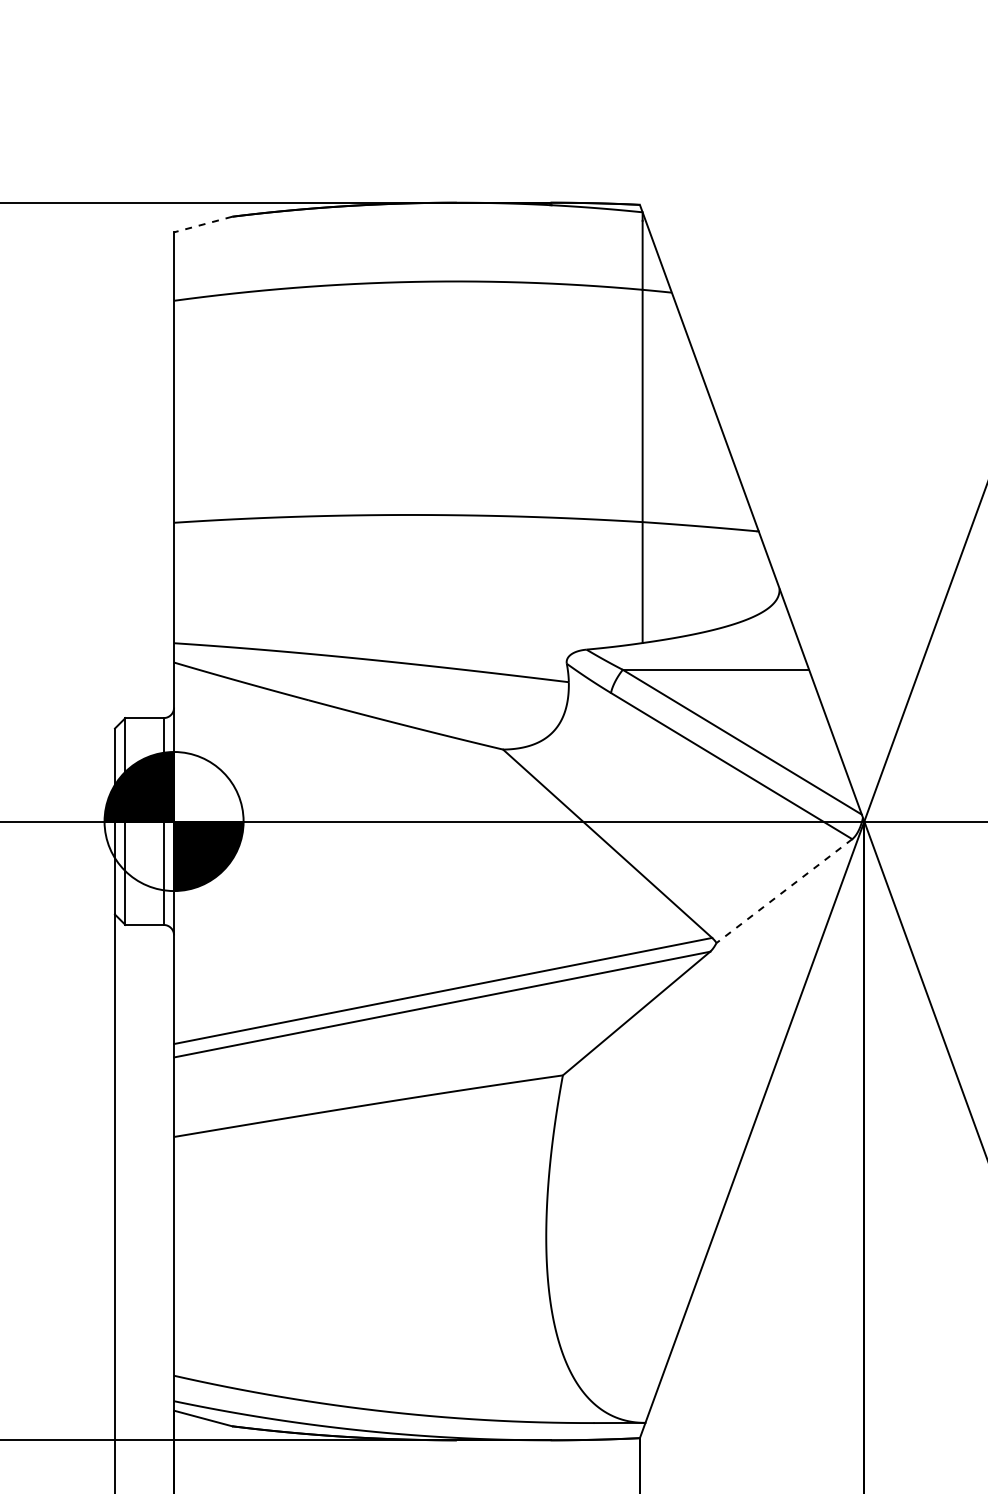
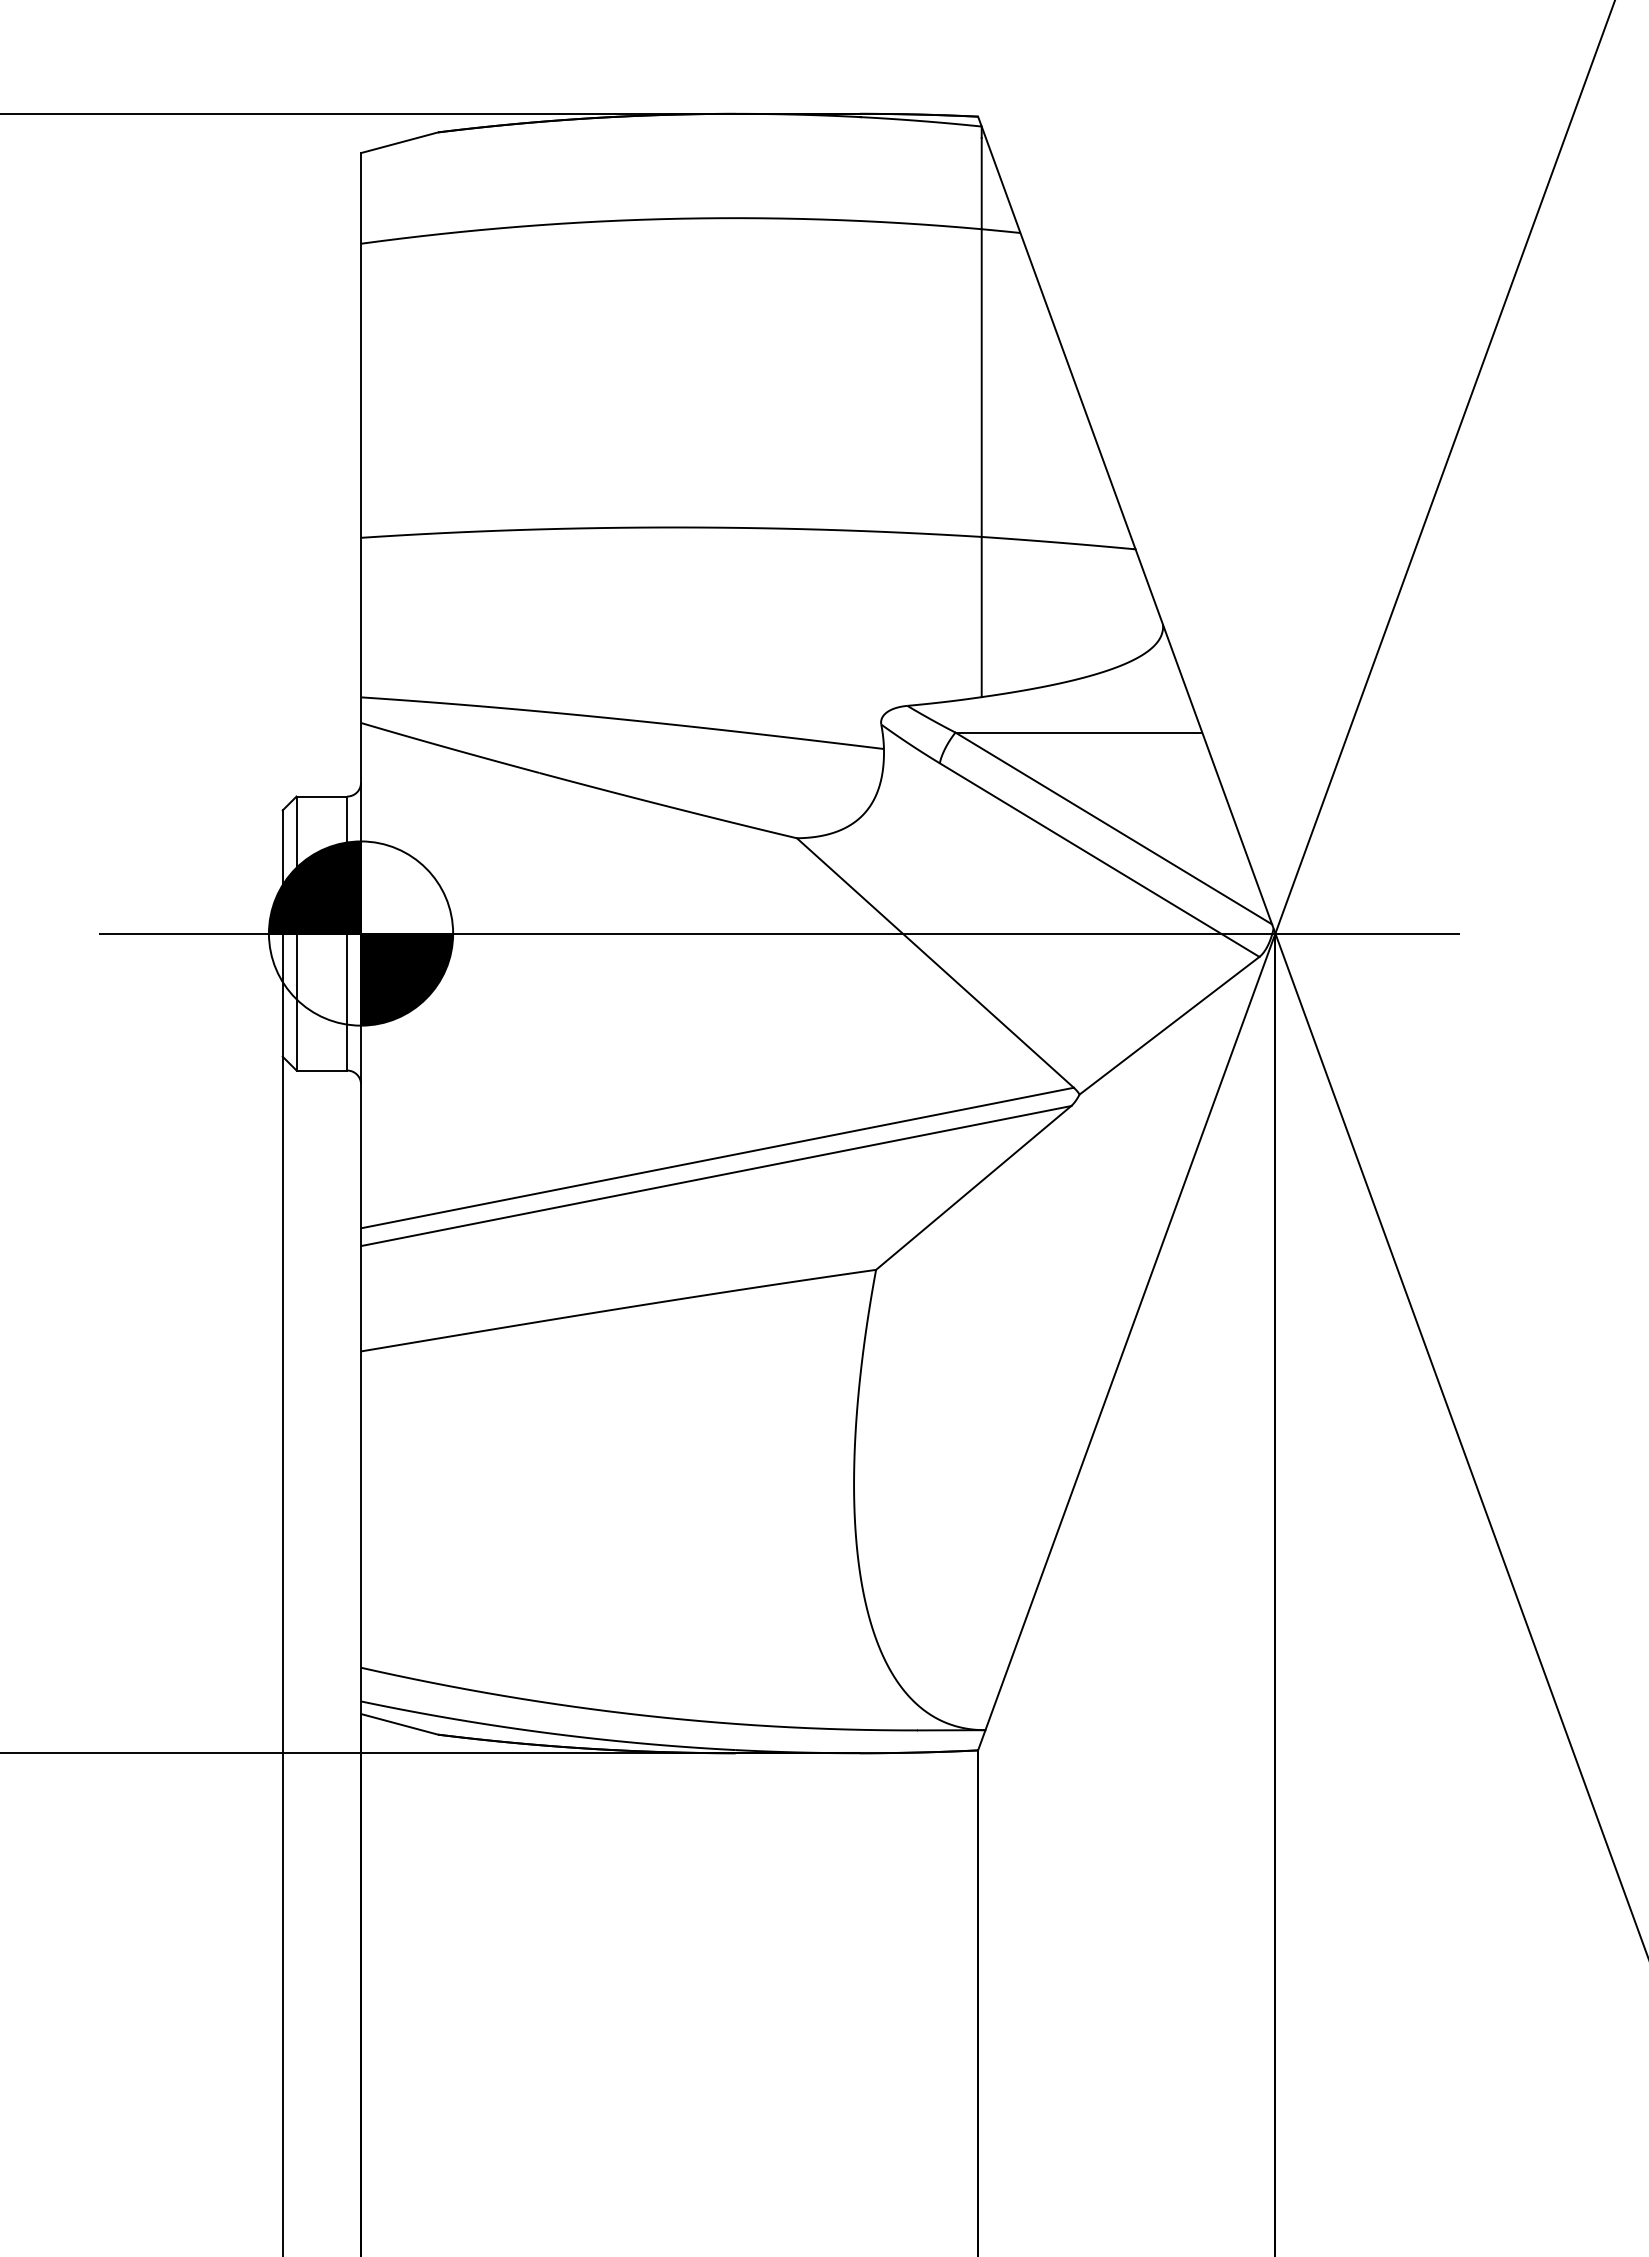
line: (203, 224) -> (399, 142), dashed -> solid
line: (784, 891) -> (1169, 1026), dashed -> solid

